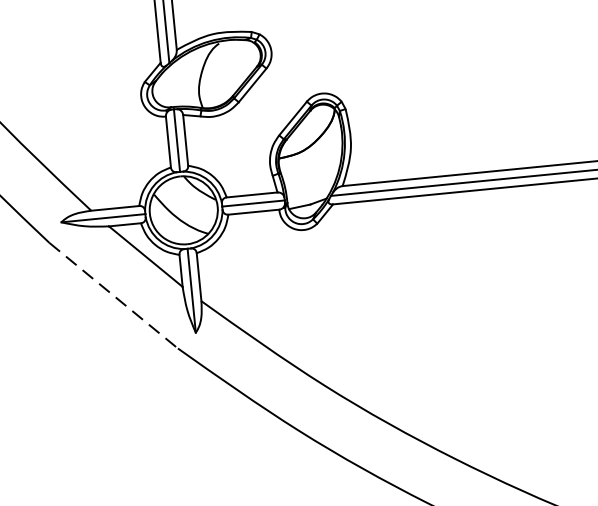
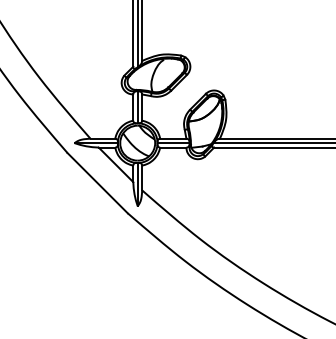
line: (113, 296) -> (97, 183), dashed -> solid

